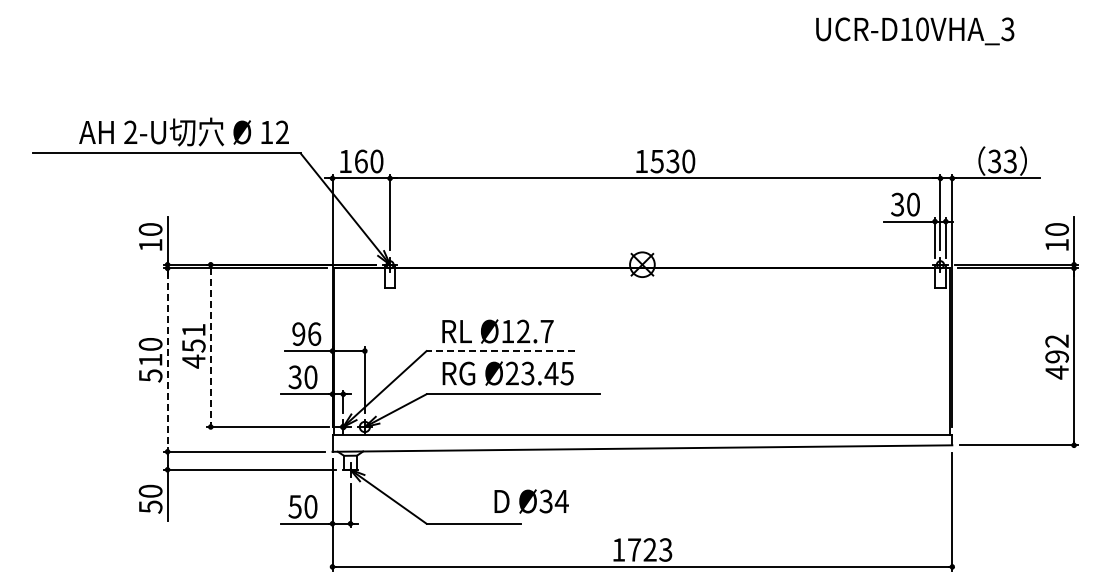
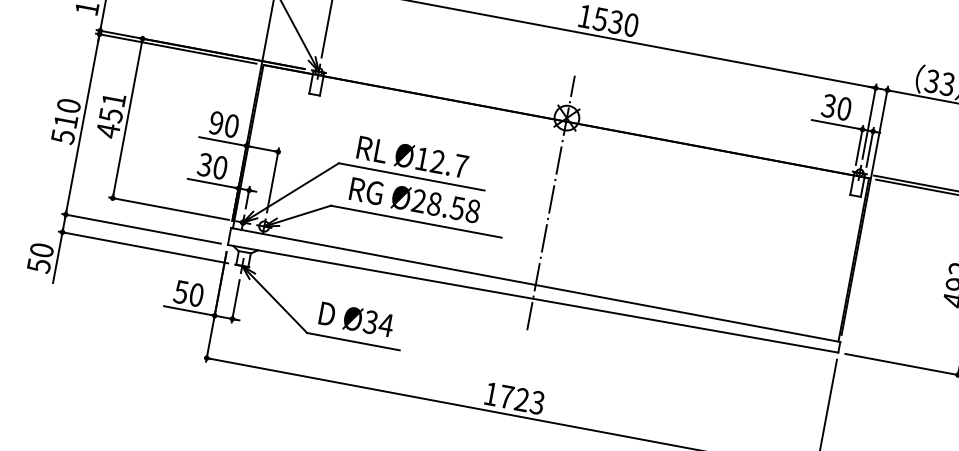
text: (314, 333) -> (231, 125), 96 -> 90
line: (210, 345) -> (127, 118), dashed -> solid
line: (642, 350) -> (551, 202), added
line: (500, 351) -> (411, 177), dashed -> solid
line: (167, 360) -> (82, 124), dashed -> solid
text: (547, 373) -> (453, 207), Ø23.45 -> Ø28.58
text: (531, 501) -> (356, 319), moved

